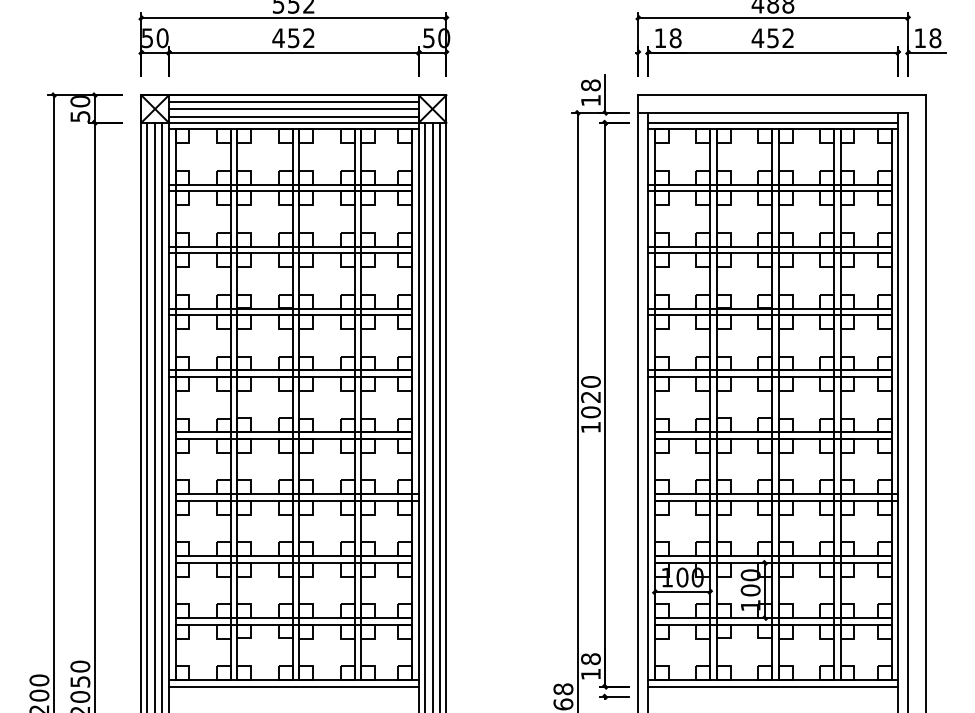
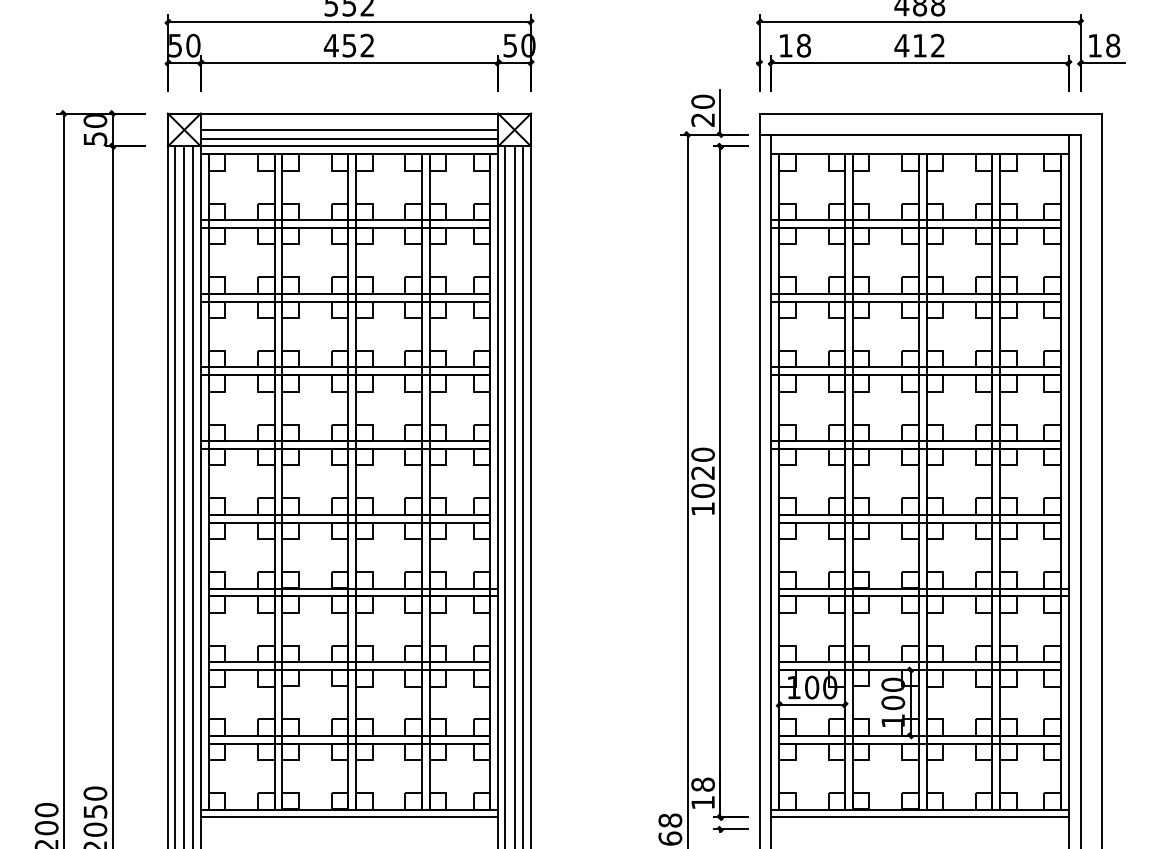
text: (772, 38) -> (919, 45), 452 -> 412
text: (590, 92) -> (702, 110), 18 -> 20
line: (293, 101) -> (349, 121), removed
line: (772, 122) -> (919, 146), removed

